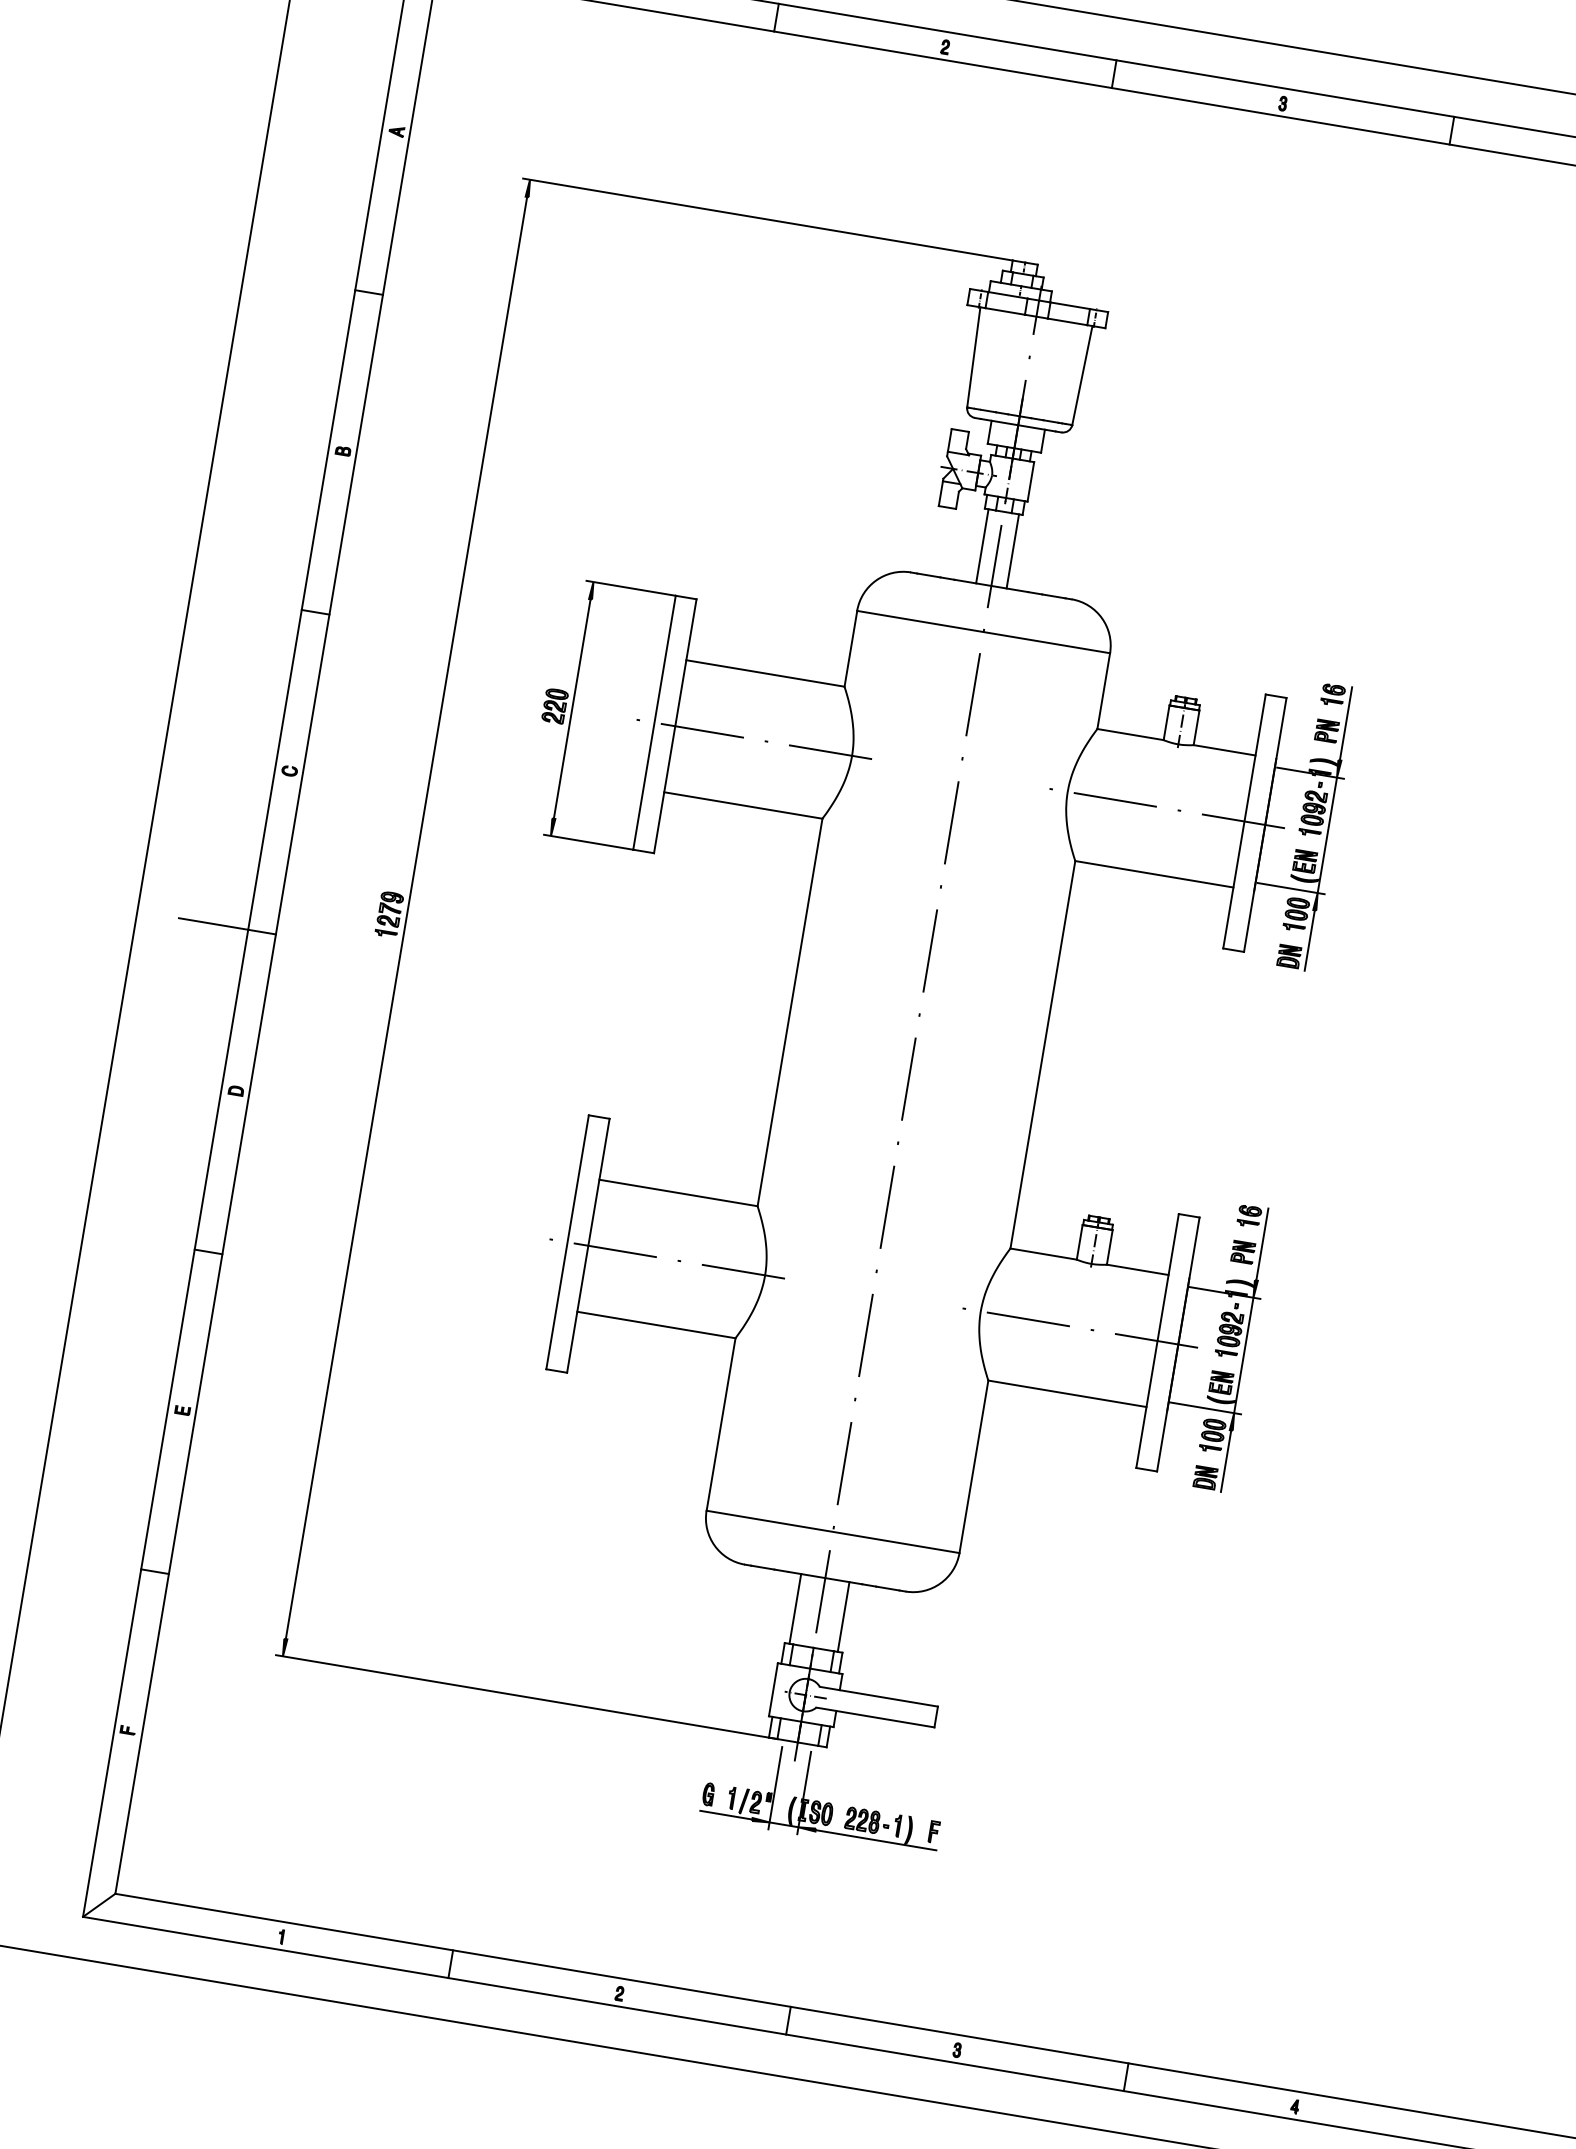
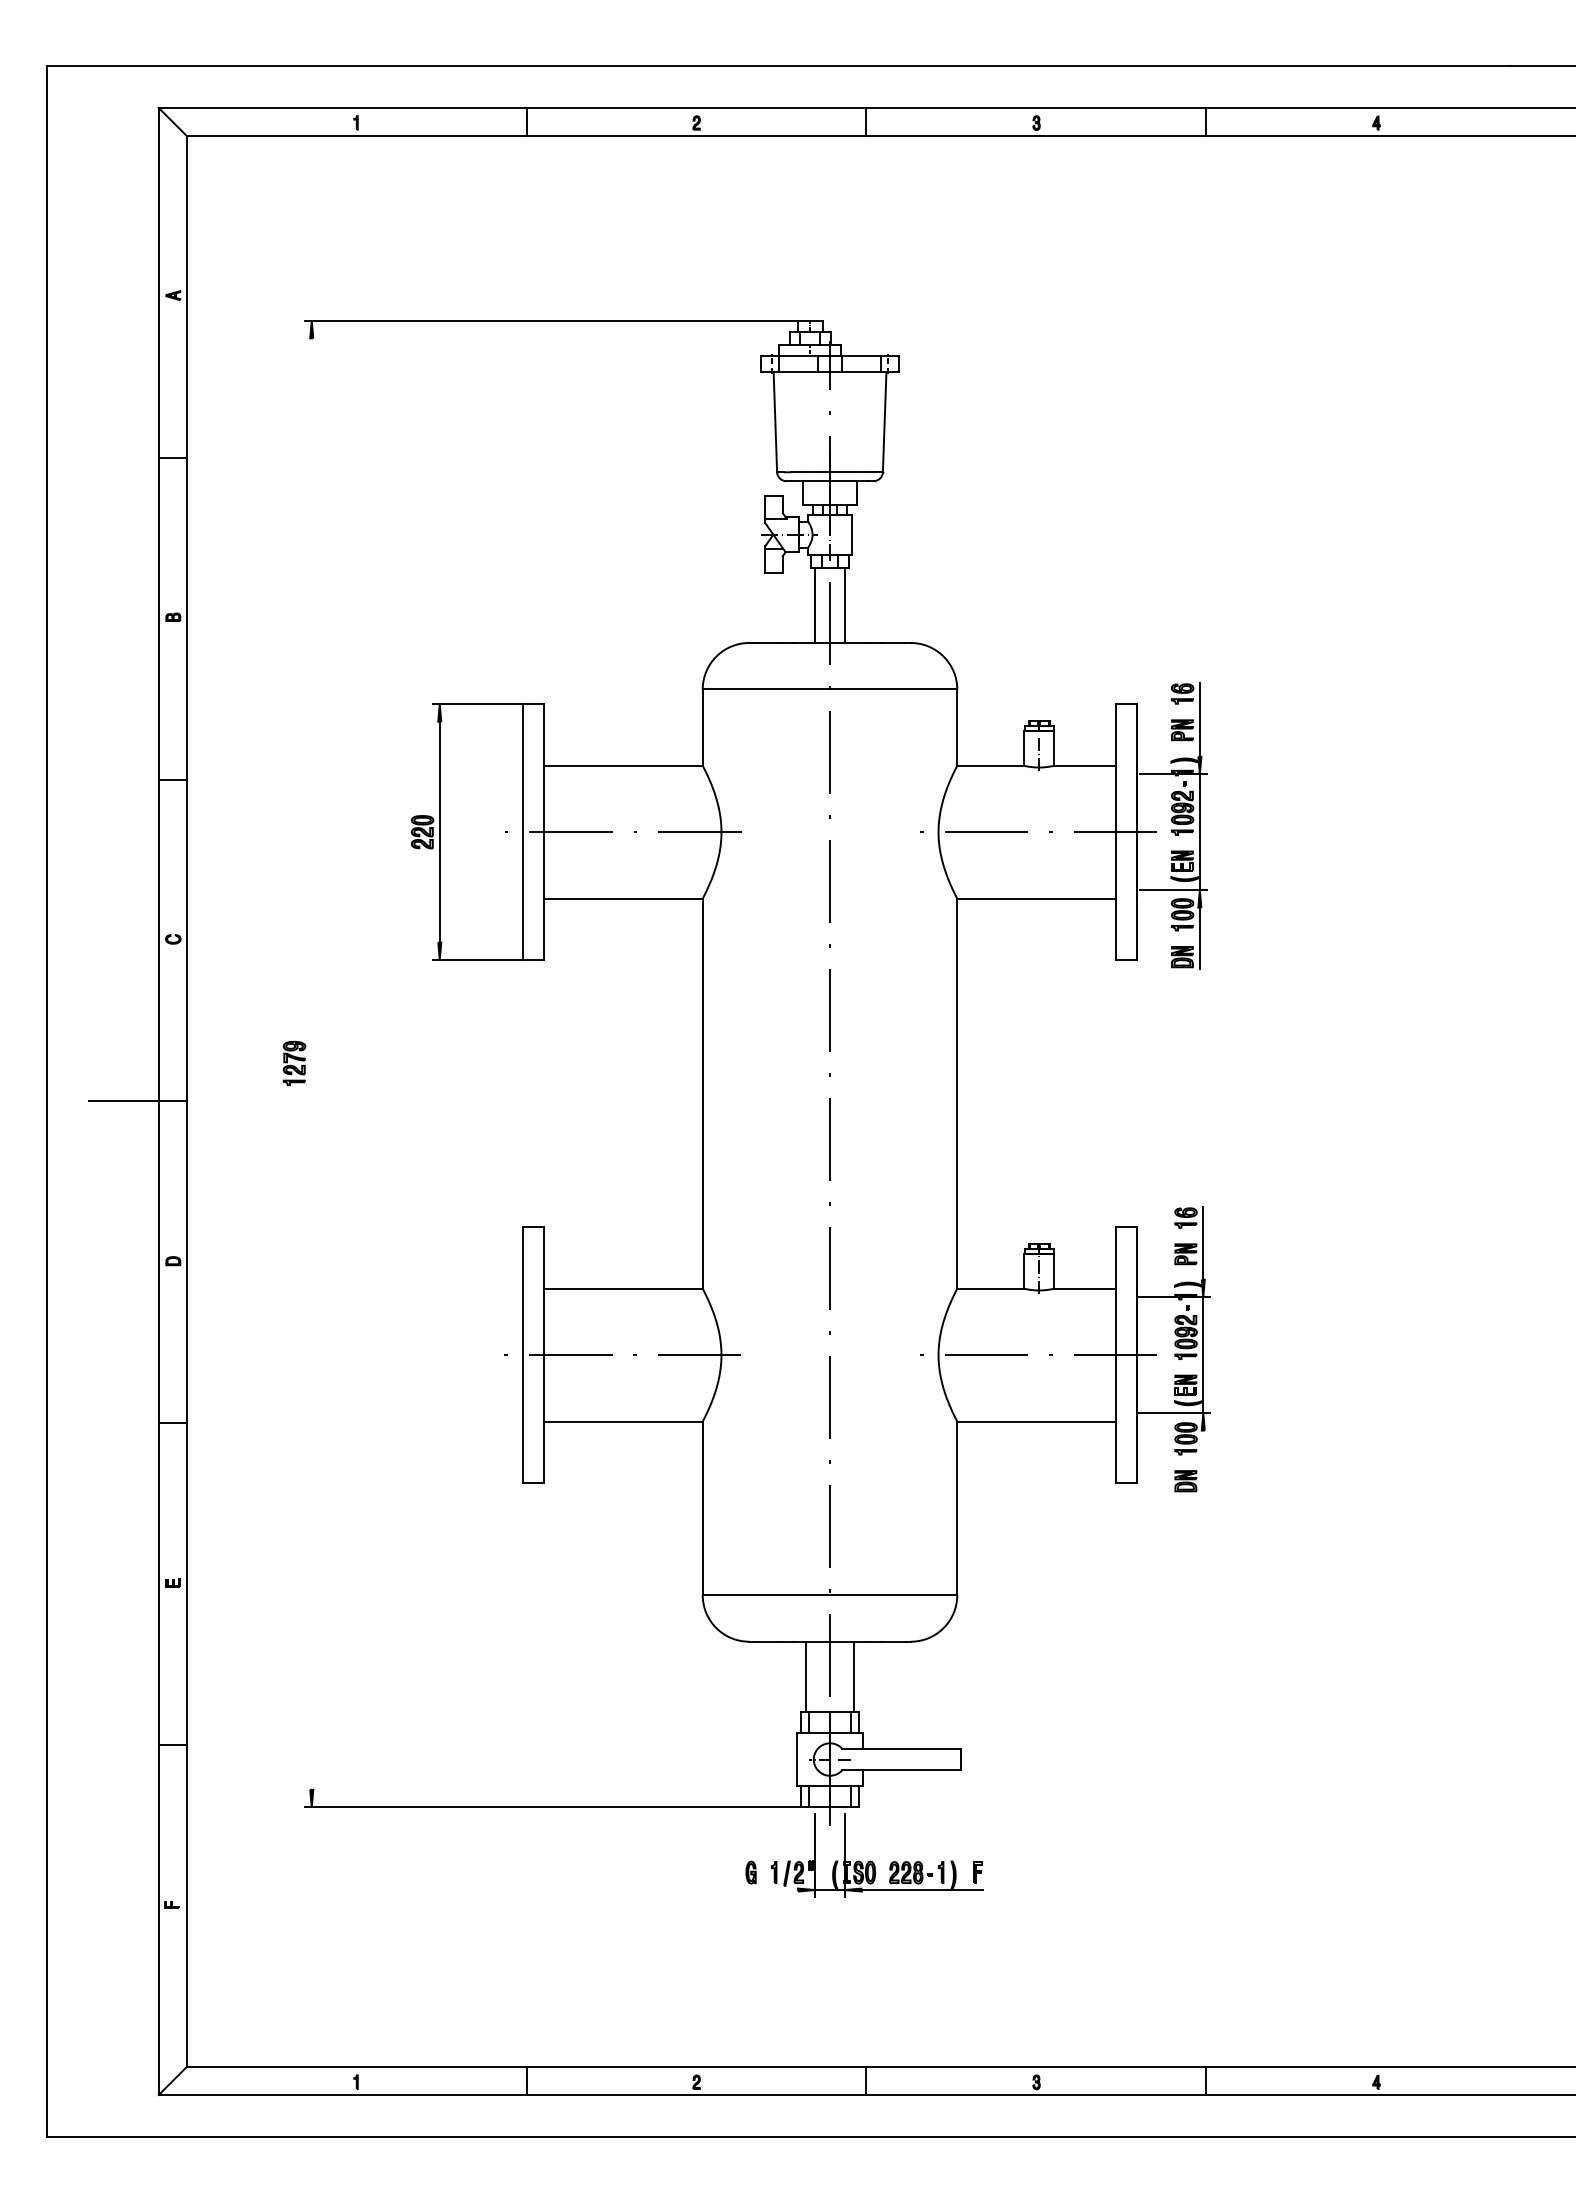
line: (406, 917) -> (311, 1063), removed
line: (1226, 1461) -> (1203, 1461), removed
line: (725, 1815) -> (771, 1890), removed

